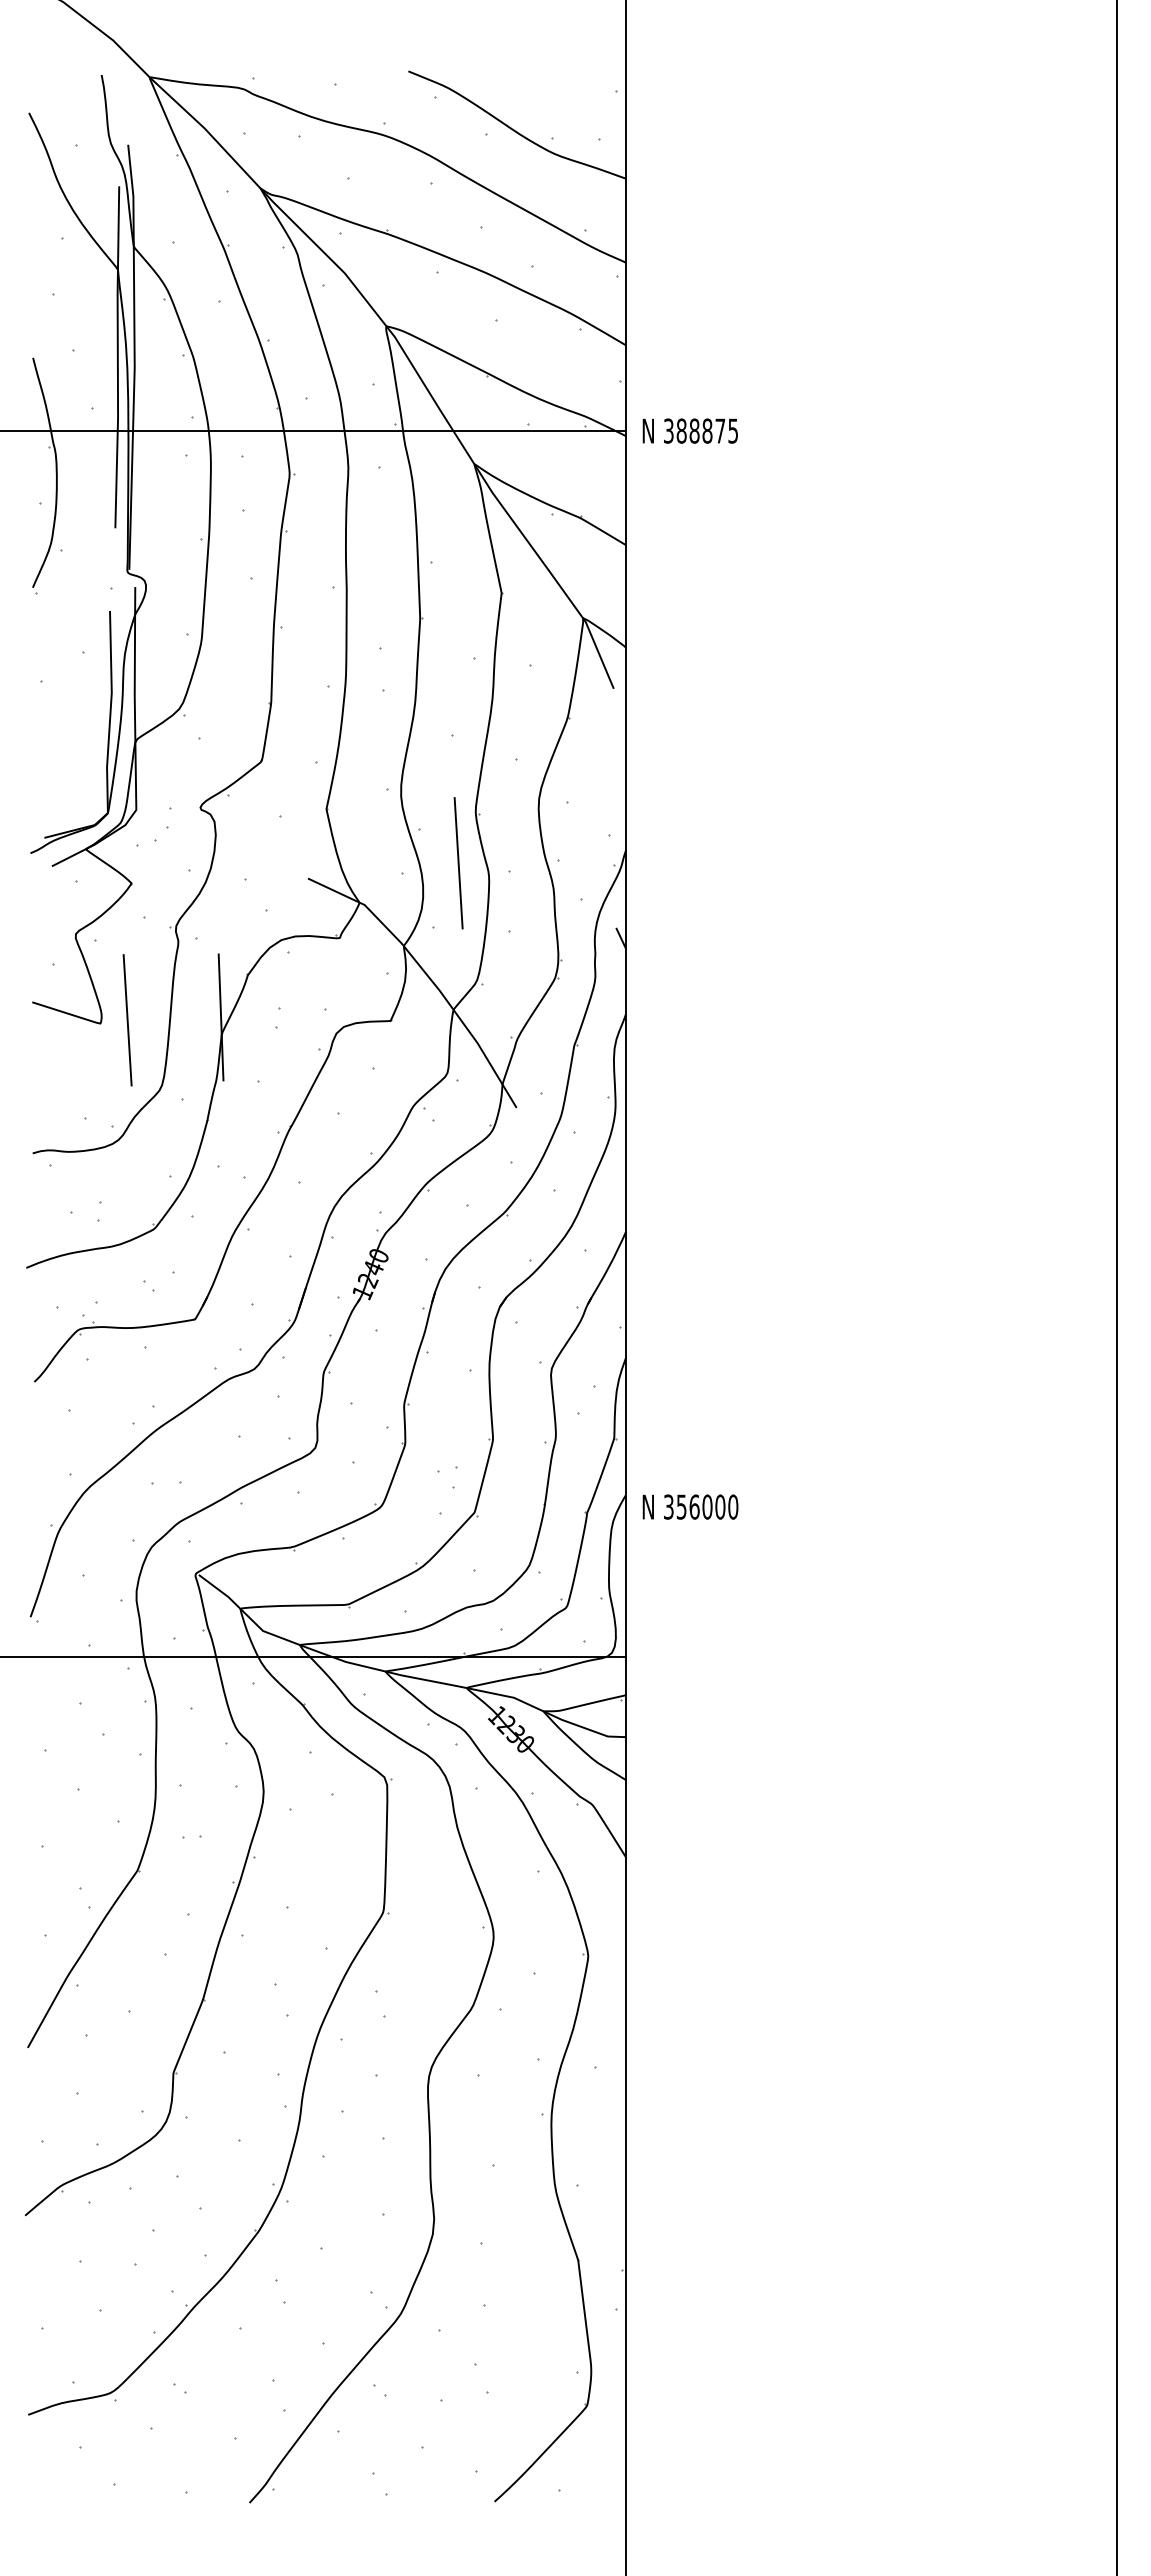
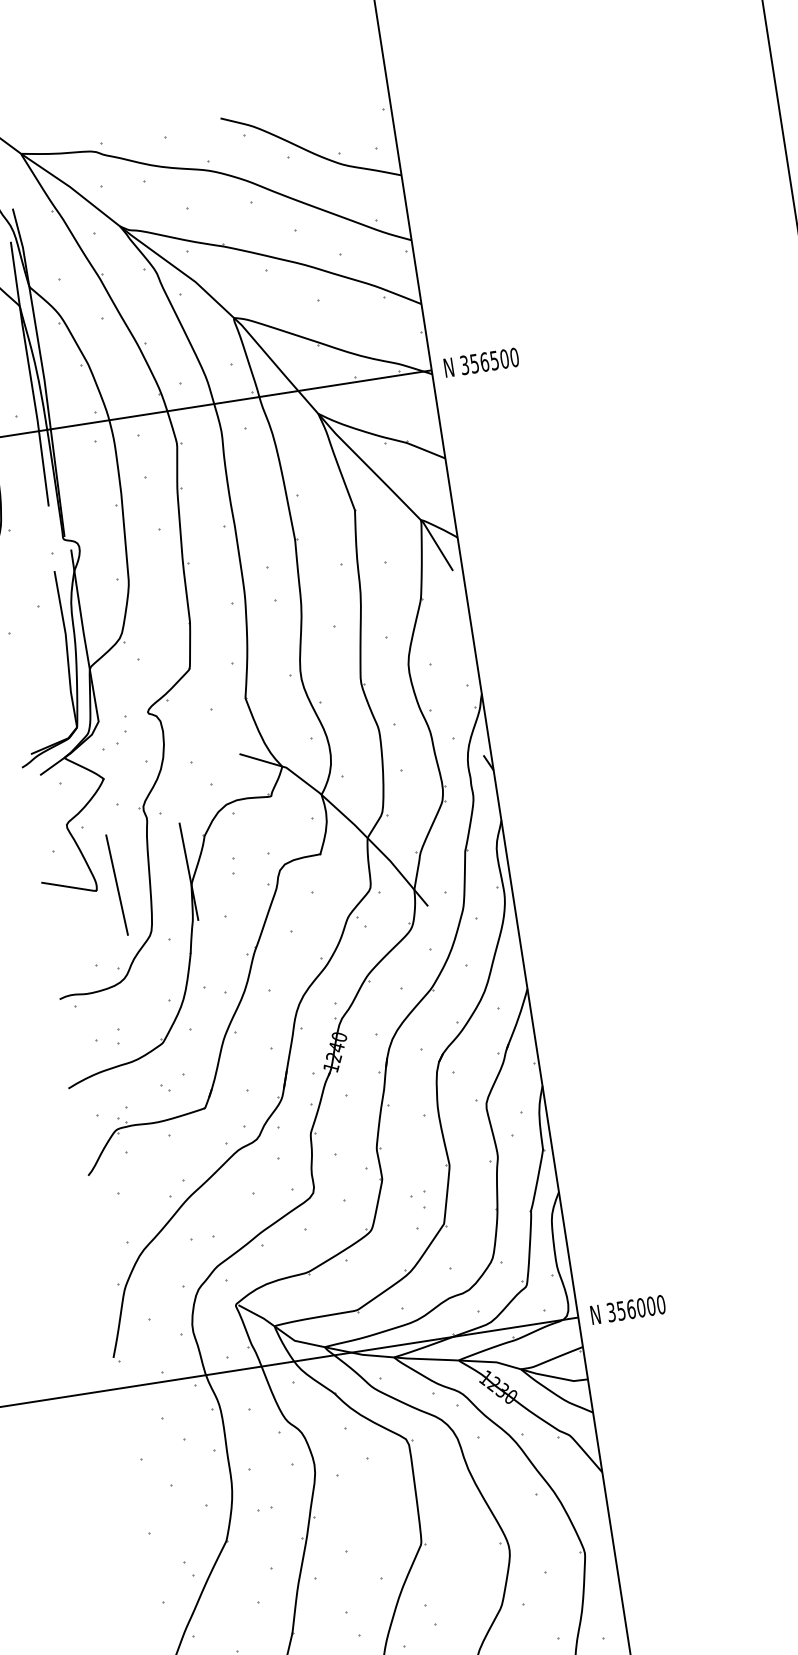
text: (707, 430) -> (494, 360), 388875 -> 356500
line: (458, 863) -> (353, 724), removed
text: (690, 1506) -> (628, 1309), moved

